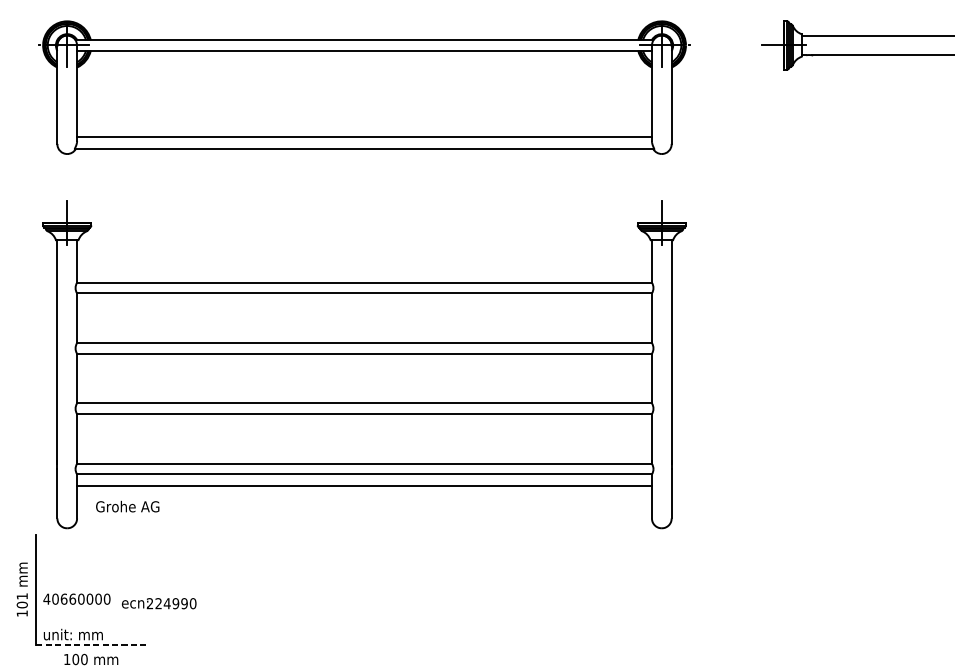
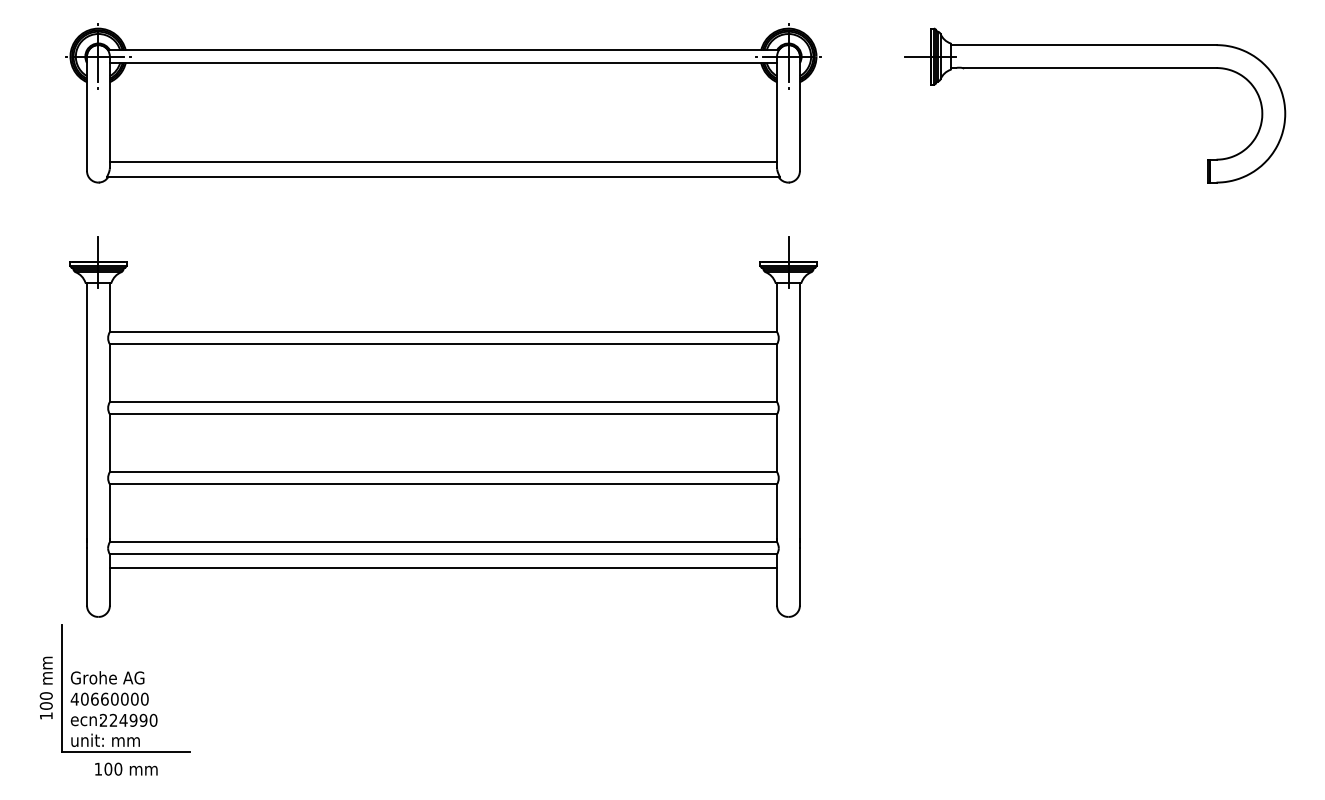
text: (127, 506) -> (107, 677), moved
text: (21, 595) -> (45, 695), 101 -> 100
text: (158, 602) -> (113, 719), moved
line: (91, 645) -> (126, 752), dashed -> solid

